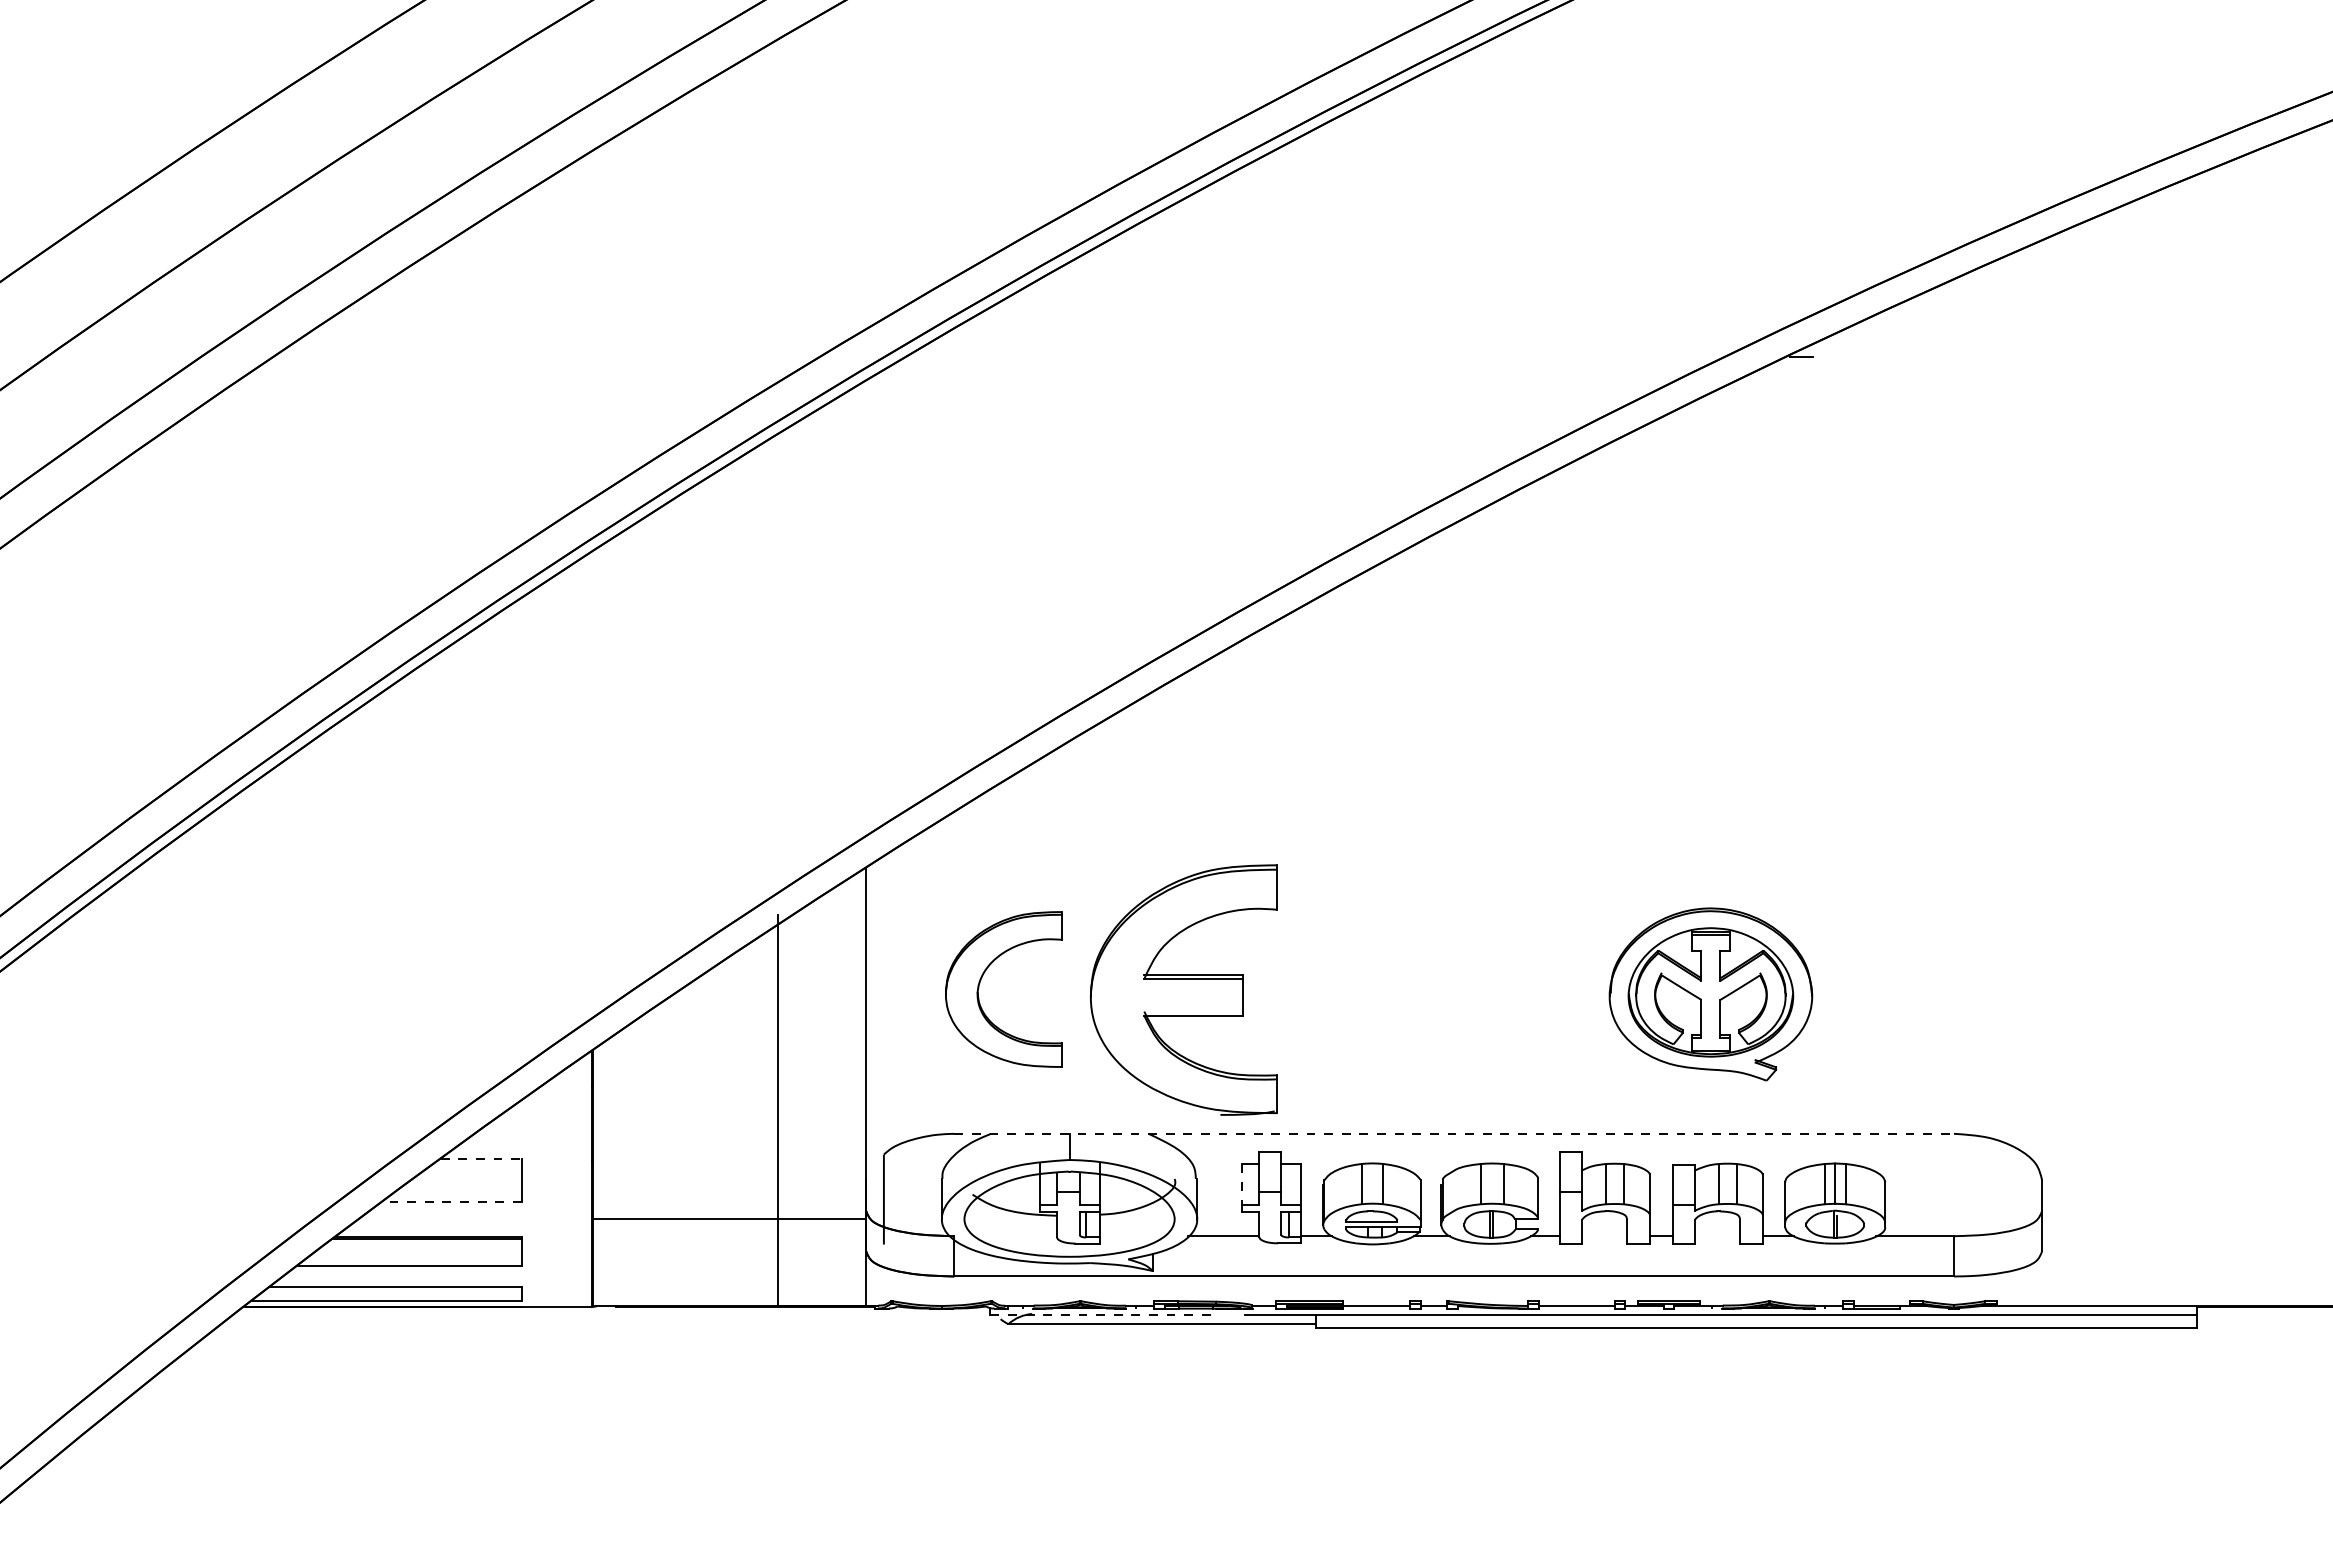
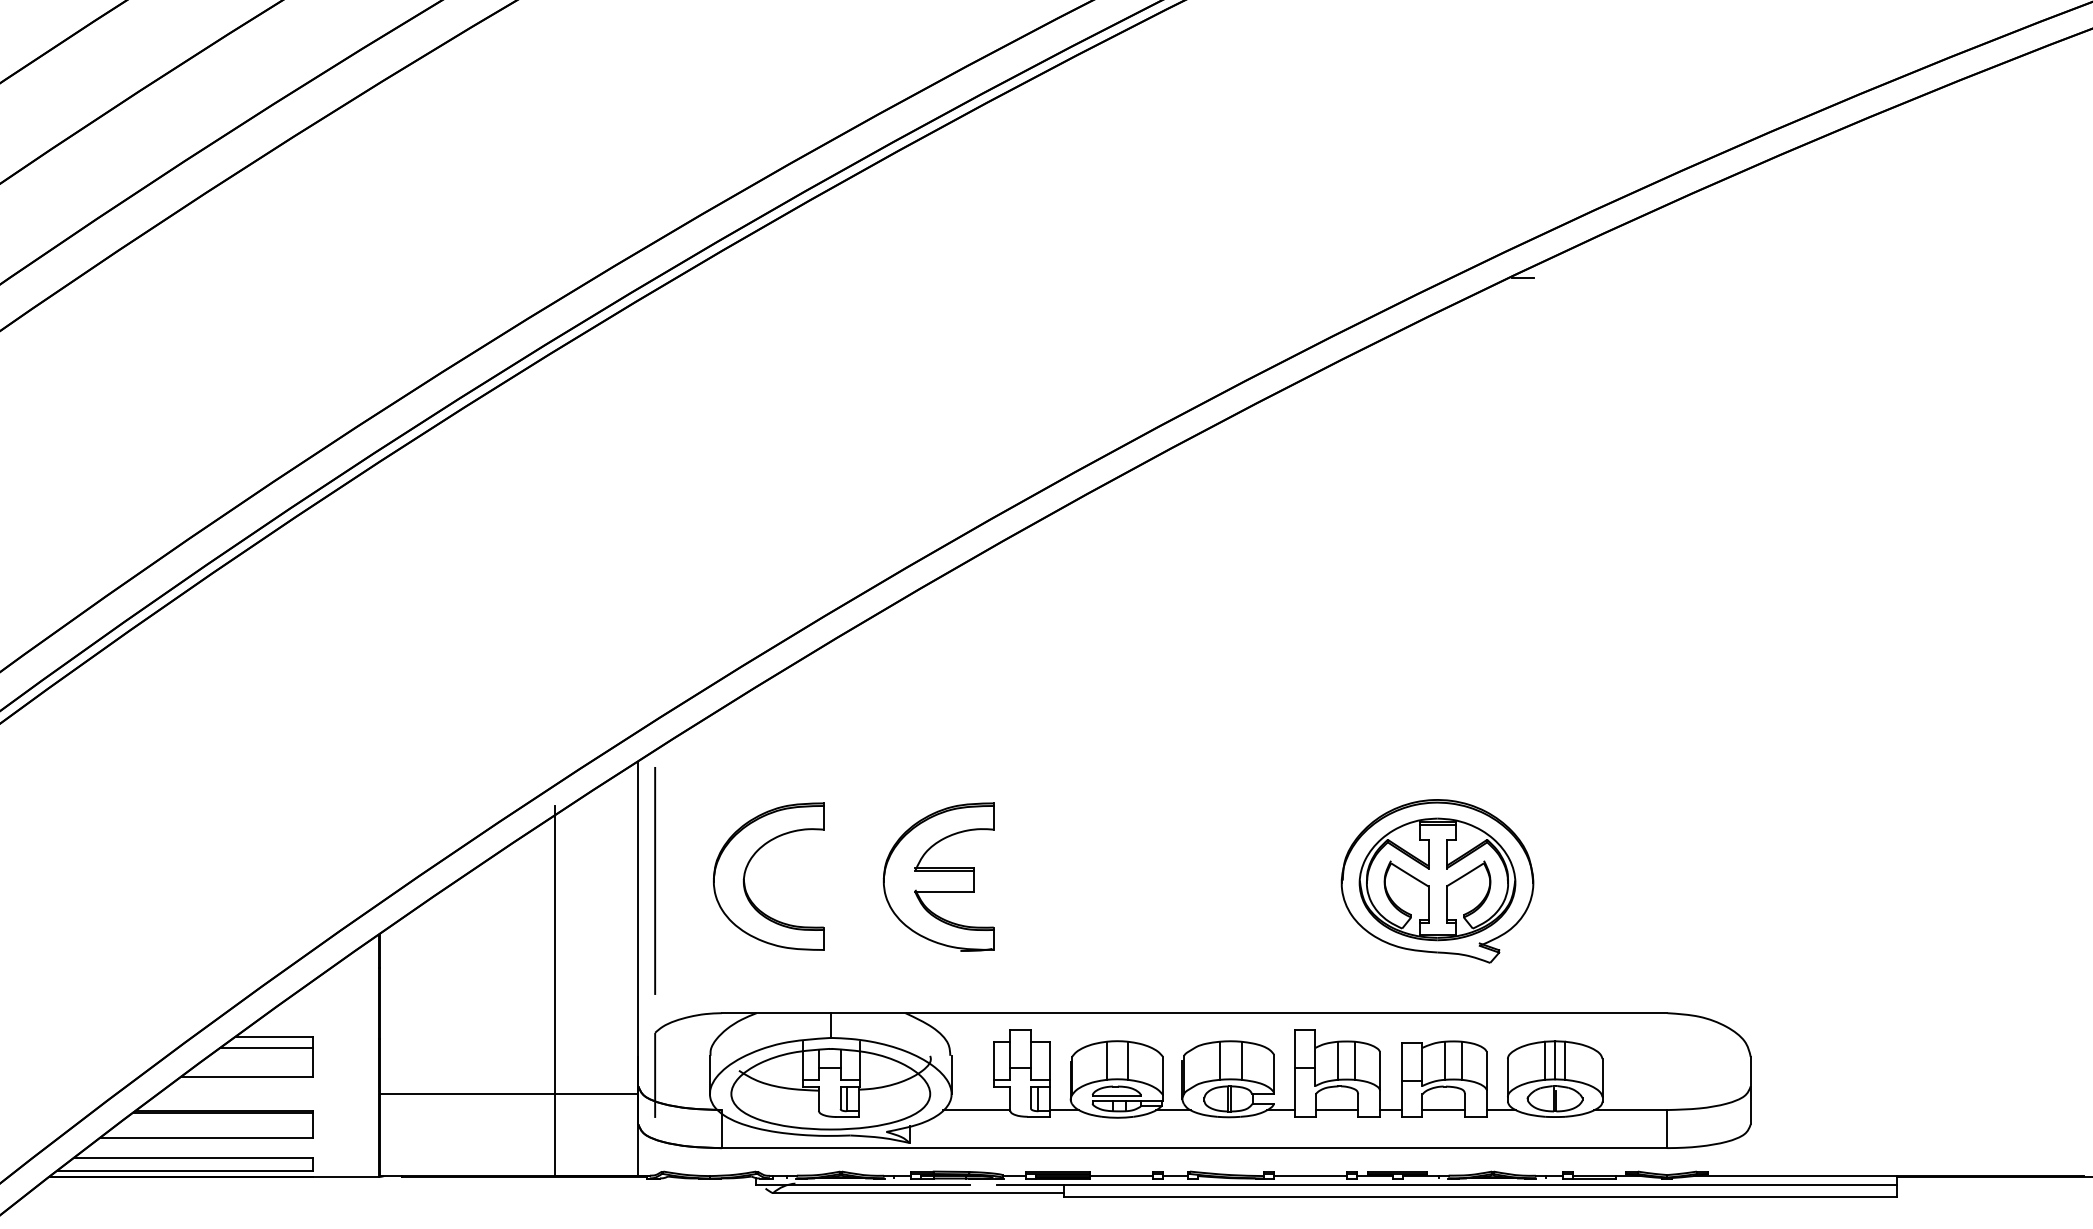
part: (1183, 989) -> (938, 876), size x0.62
line: (883, 993) -> (654, 880), added
line: (1454, 1133) -> (1194, 1012), dashed -> solid
line: (481, 1159) -> (274, 1037), dashed -> solid
line: (472, 1171) -> (265, 1048), added
line: (1242, 1185) -> (994, 1062), dashed -> solid
line: (451, 1201) -> (246, 1077), dashed -> solid
line: (1604, 1236) -> (1336, 1110), added
line: (1717, 1236) -> (1443, 1110), added
line: (1103, 1315) -> (862, 1185), dashed -> solid

